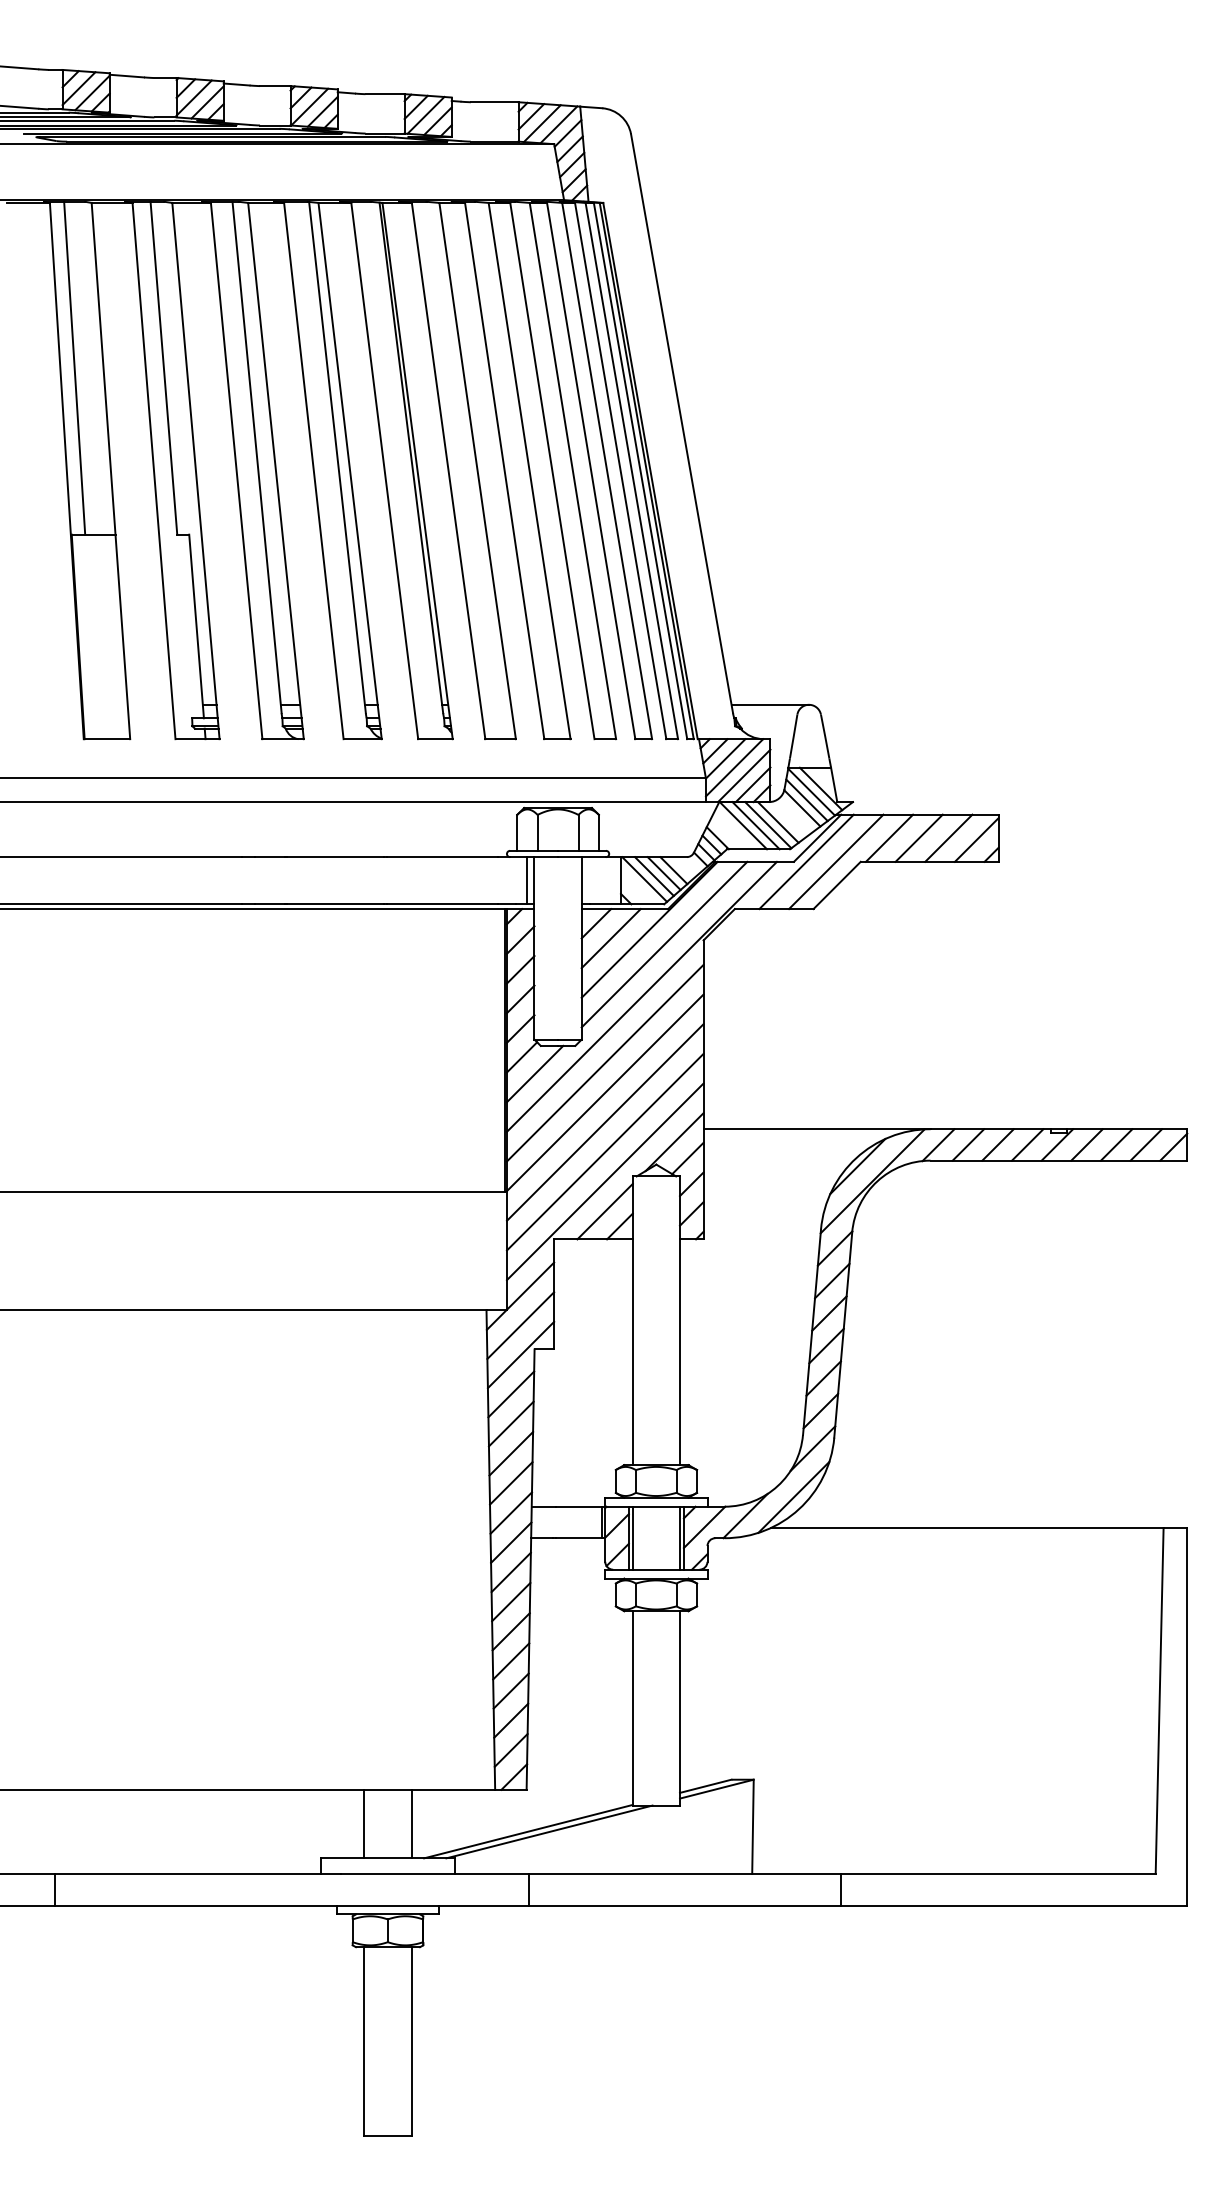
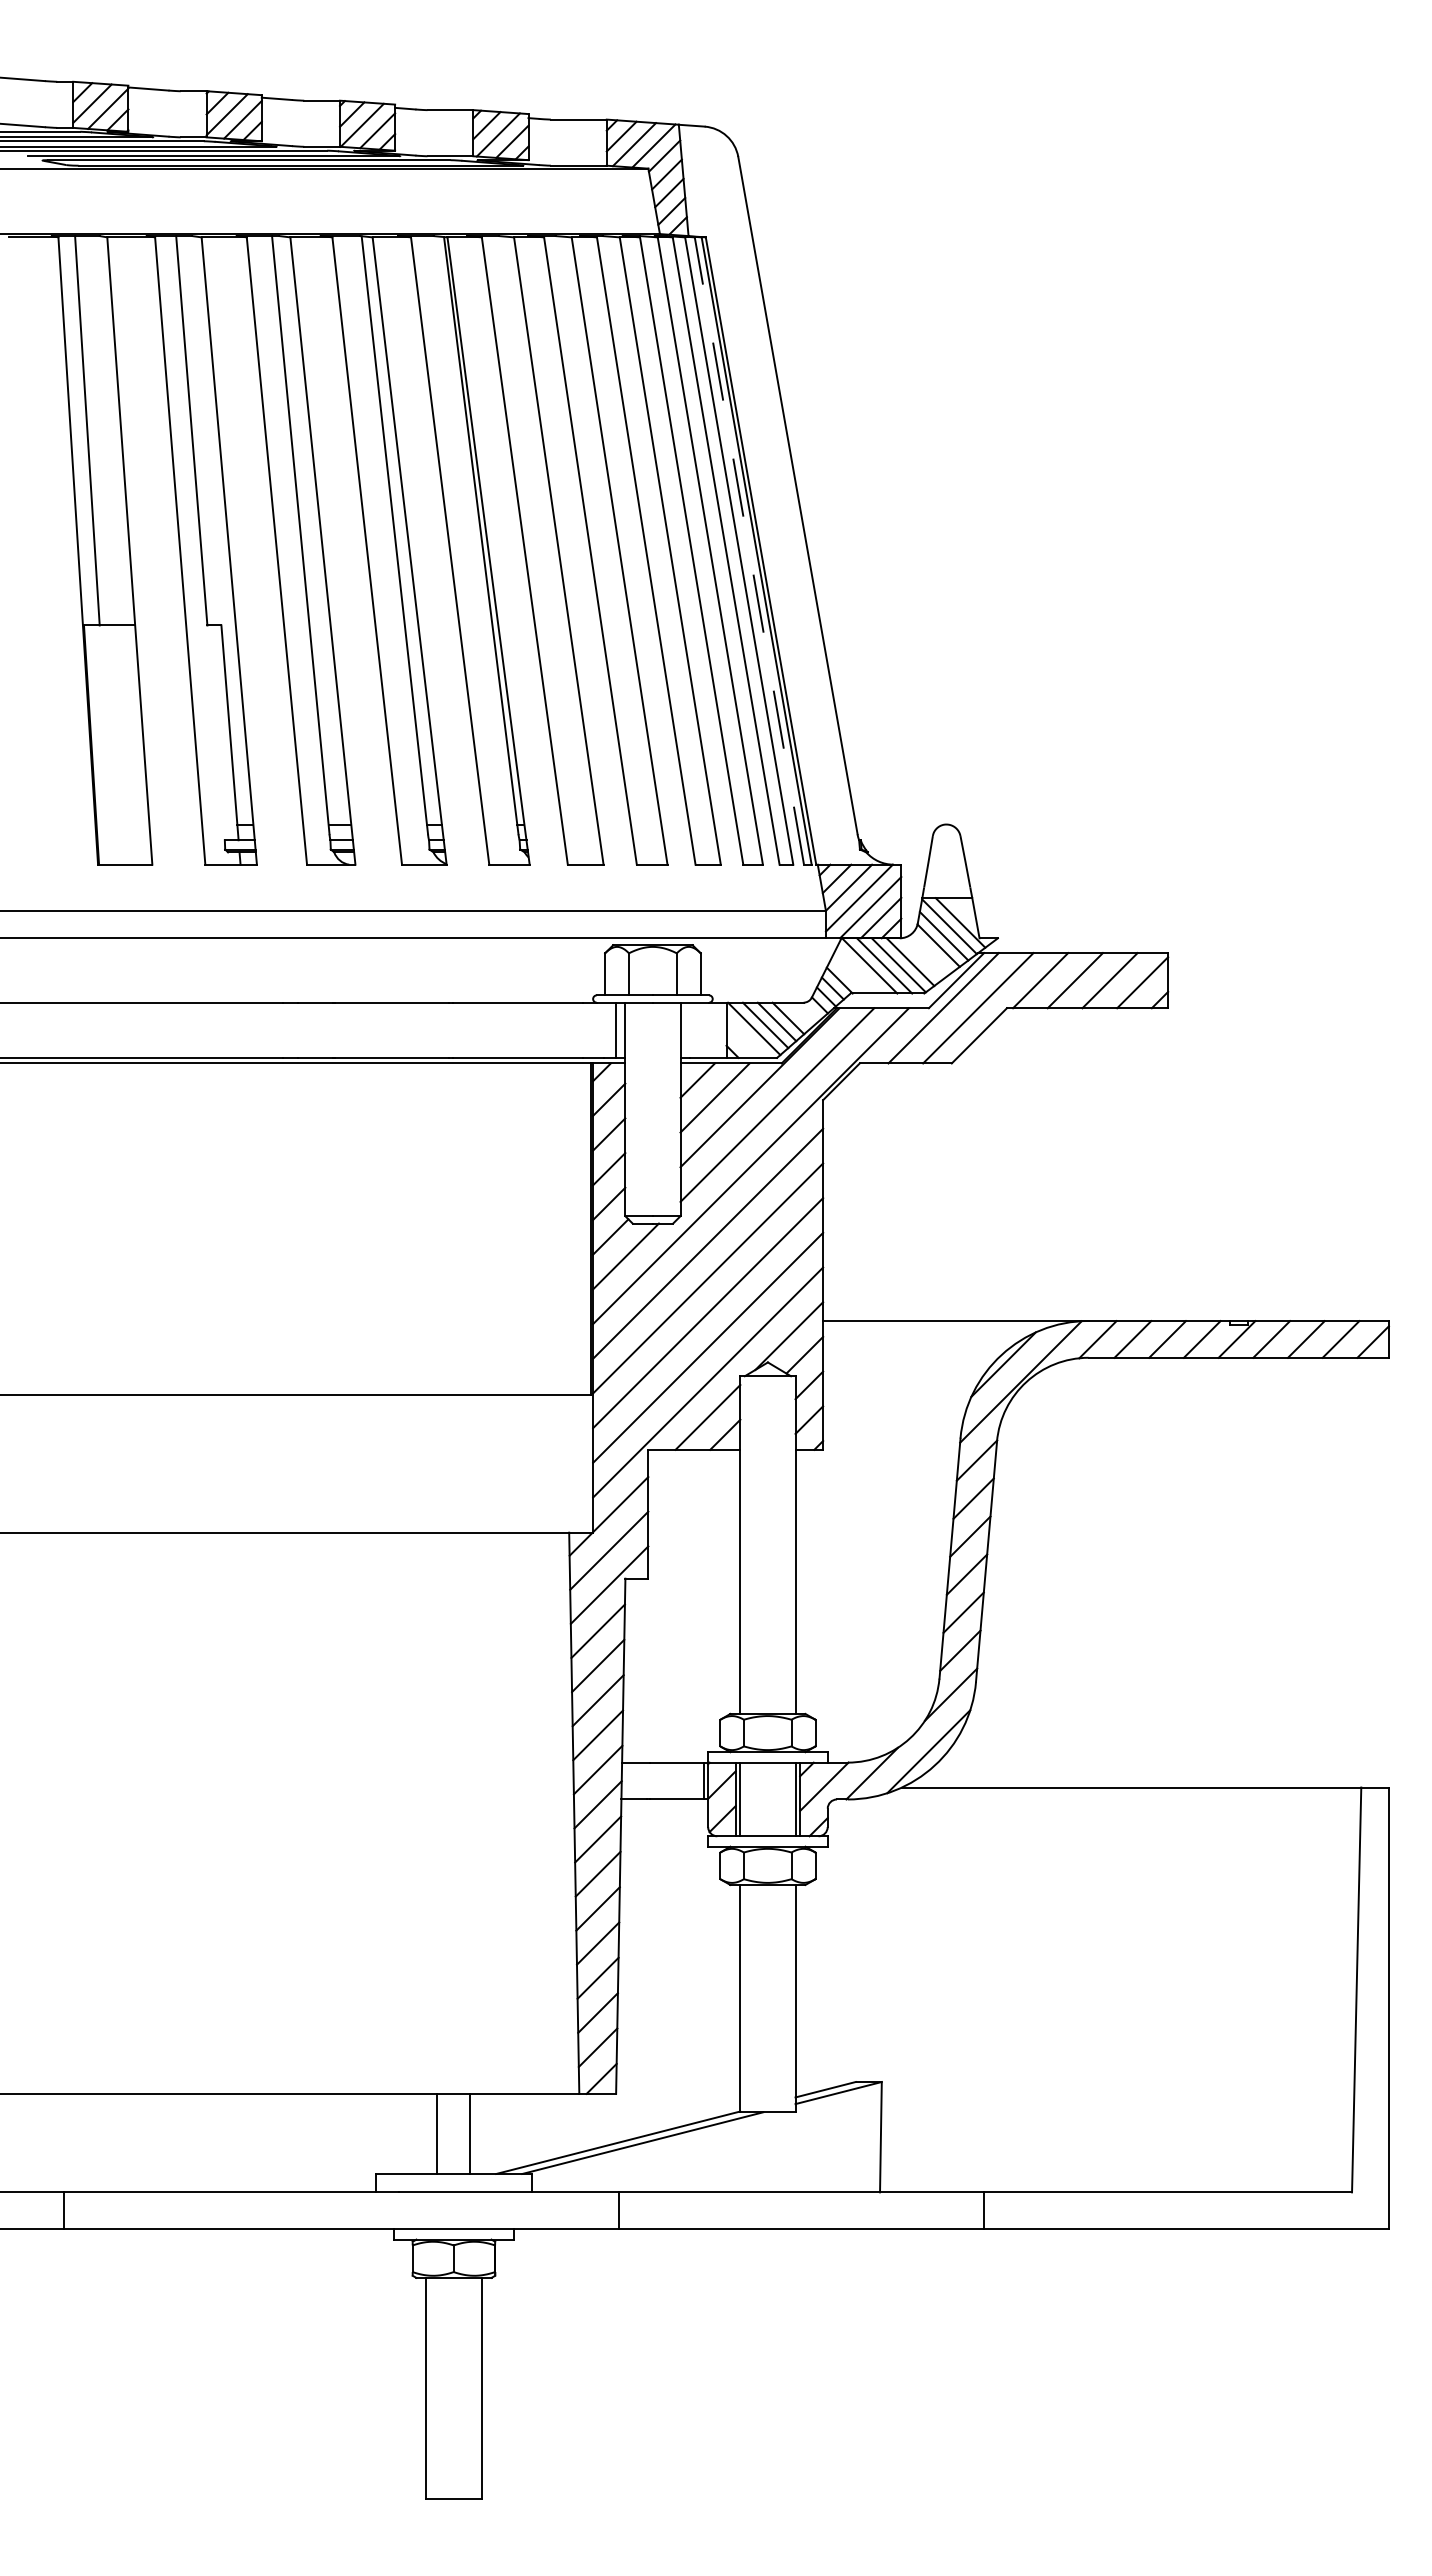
line: (640, 470) -> (749, 550), solid -> dashed
line: (769, 704) -> (900, 824), removed
line: (364, 1823) -> (470, 2133), moved
line: (411, 1823) -> (436, 2133), moved

